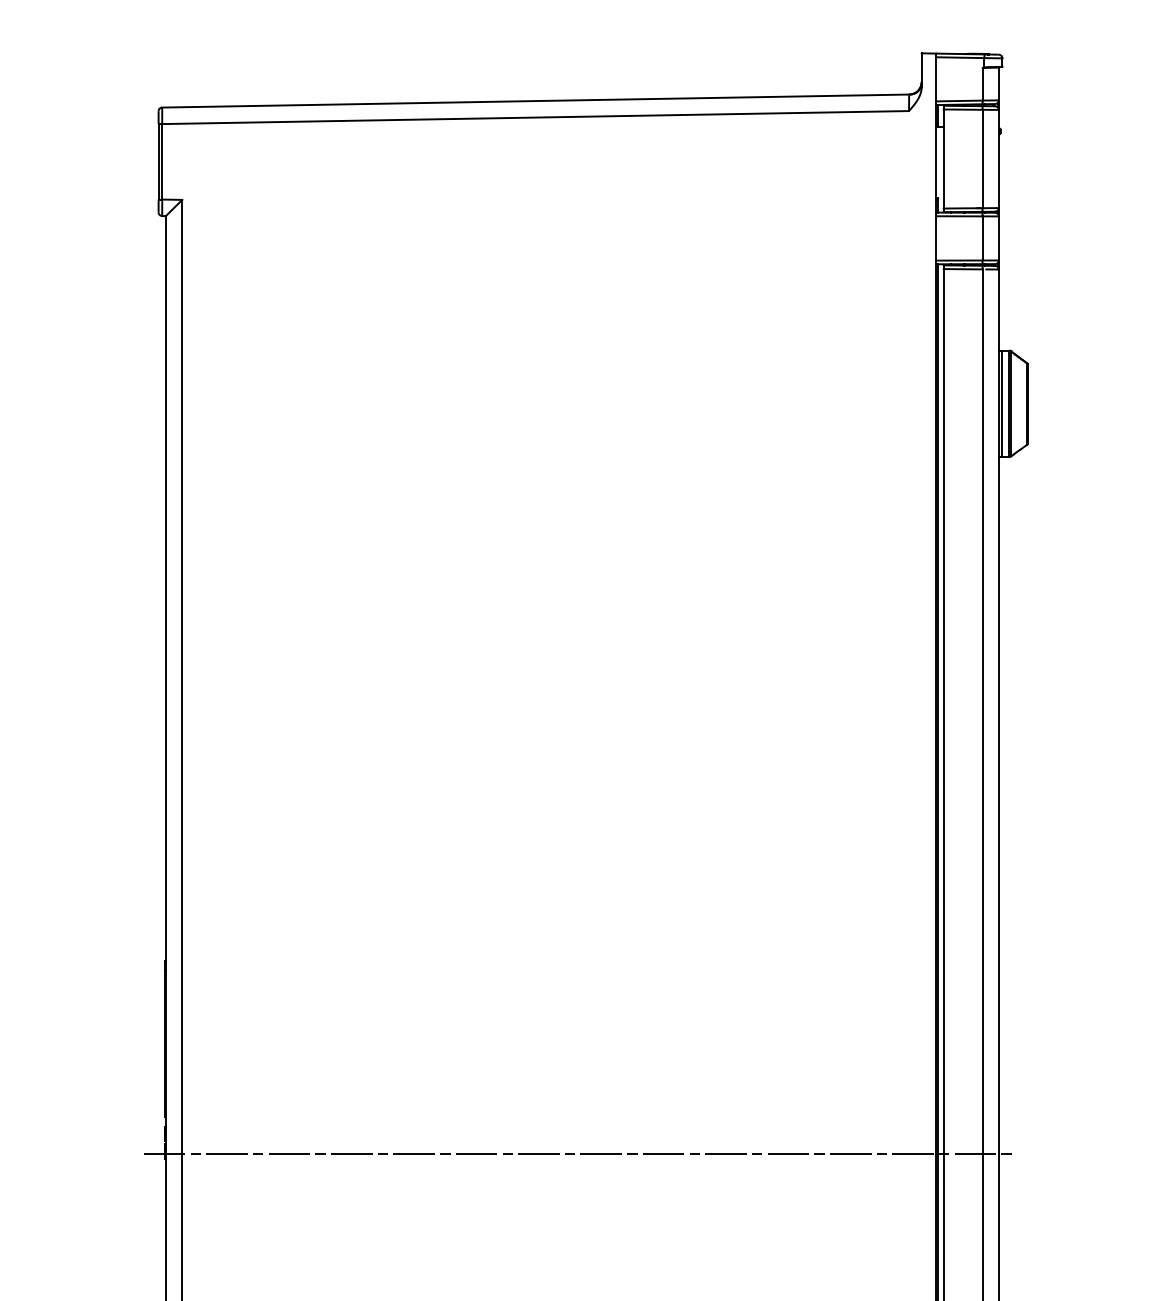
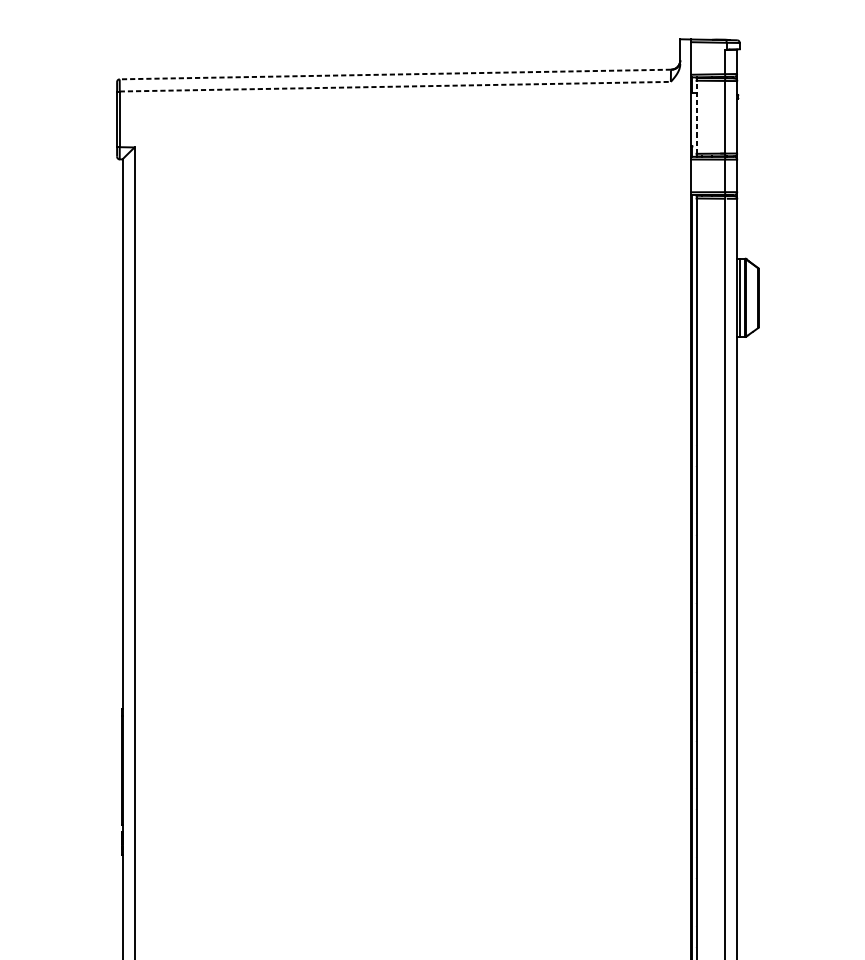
line: (535, 101) -> (395, 74), solid -> dashed
line: (536, 117) -> (395, 86), solid -> dashed
line: (943, 159) -> (696, 117), solid -> dashed
line: (578, 1153) -> (426, 851), removed

